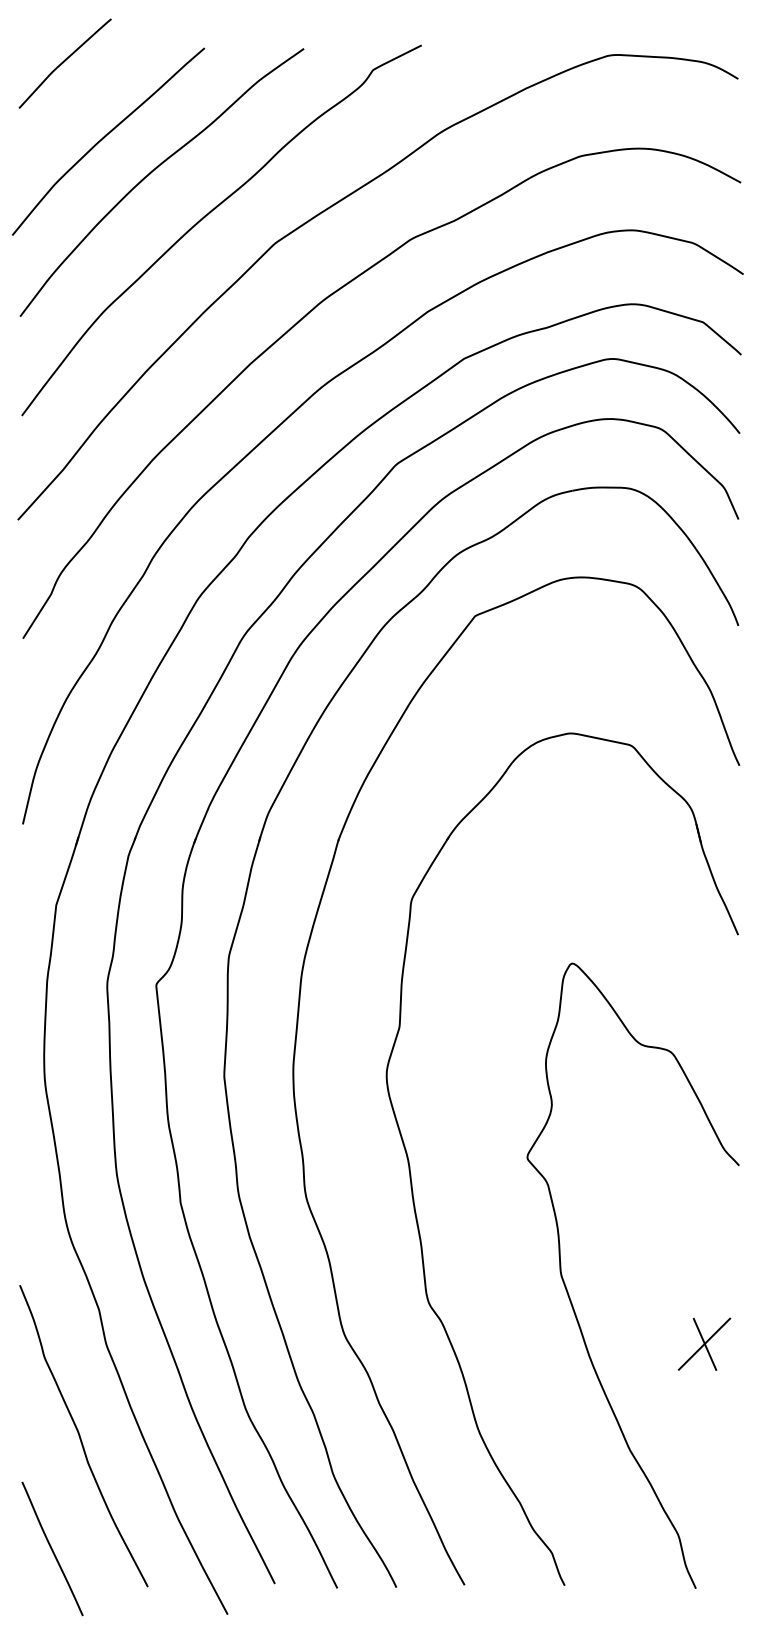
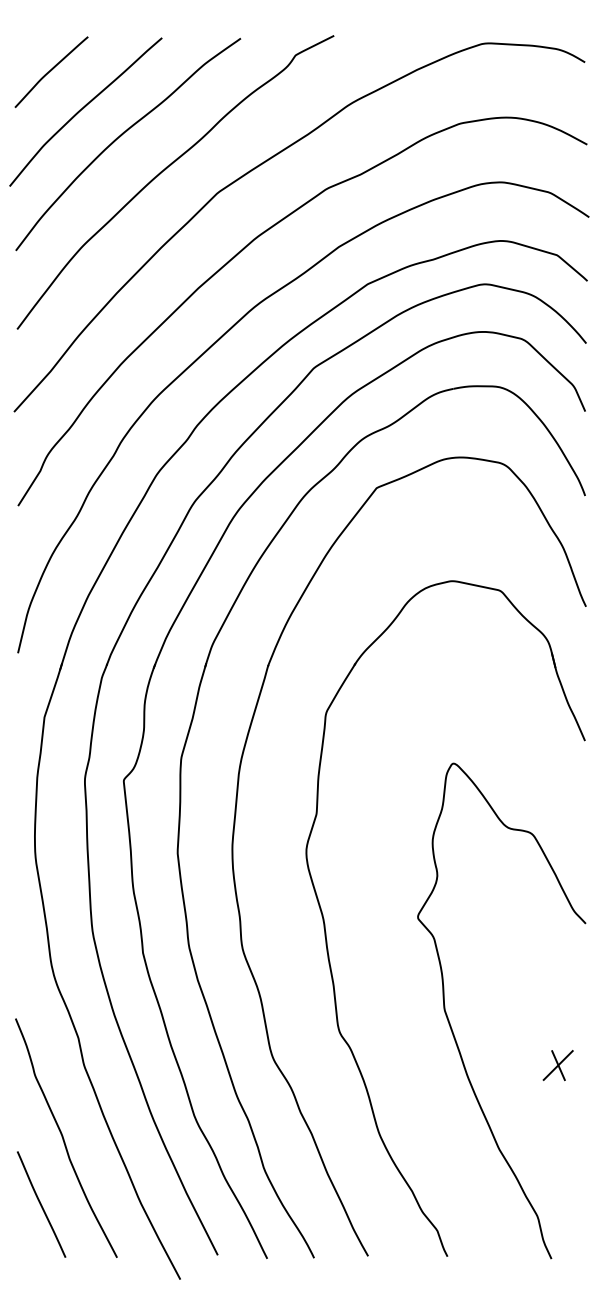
curve: (65, 62) -> (51, 71), moved
part: (703, 1344) -> (557, 1065), size x0.71
curve: (52, 1548) -> (41, 1204), moved

